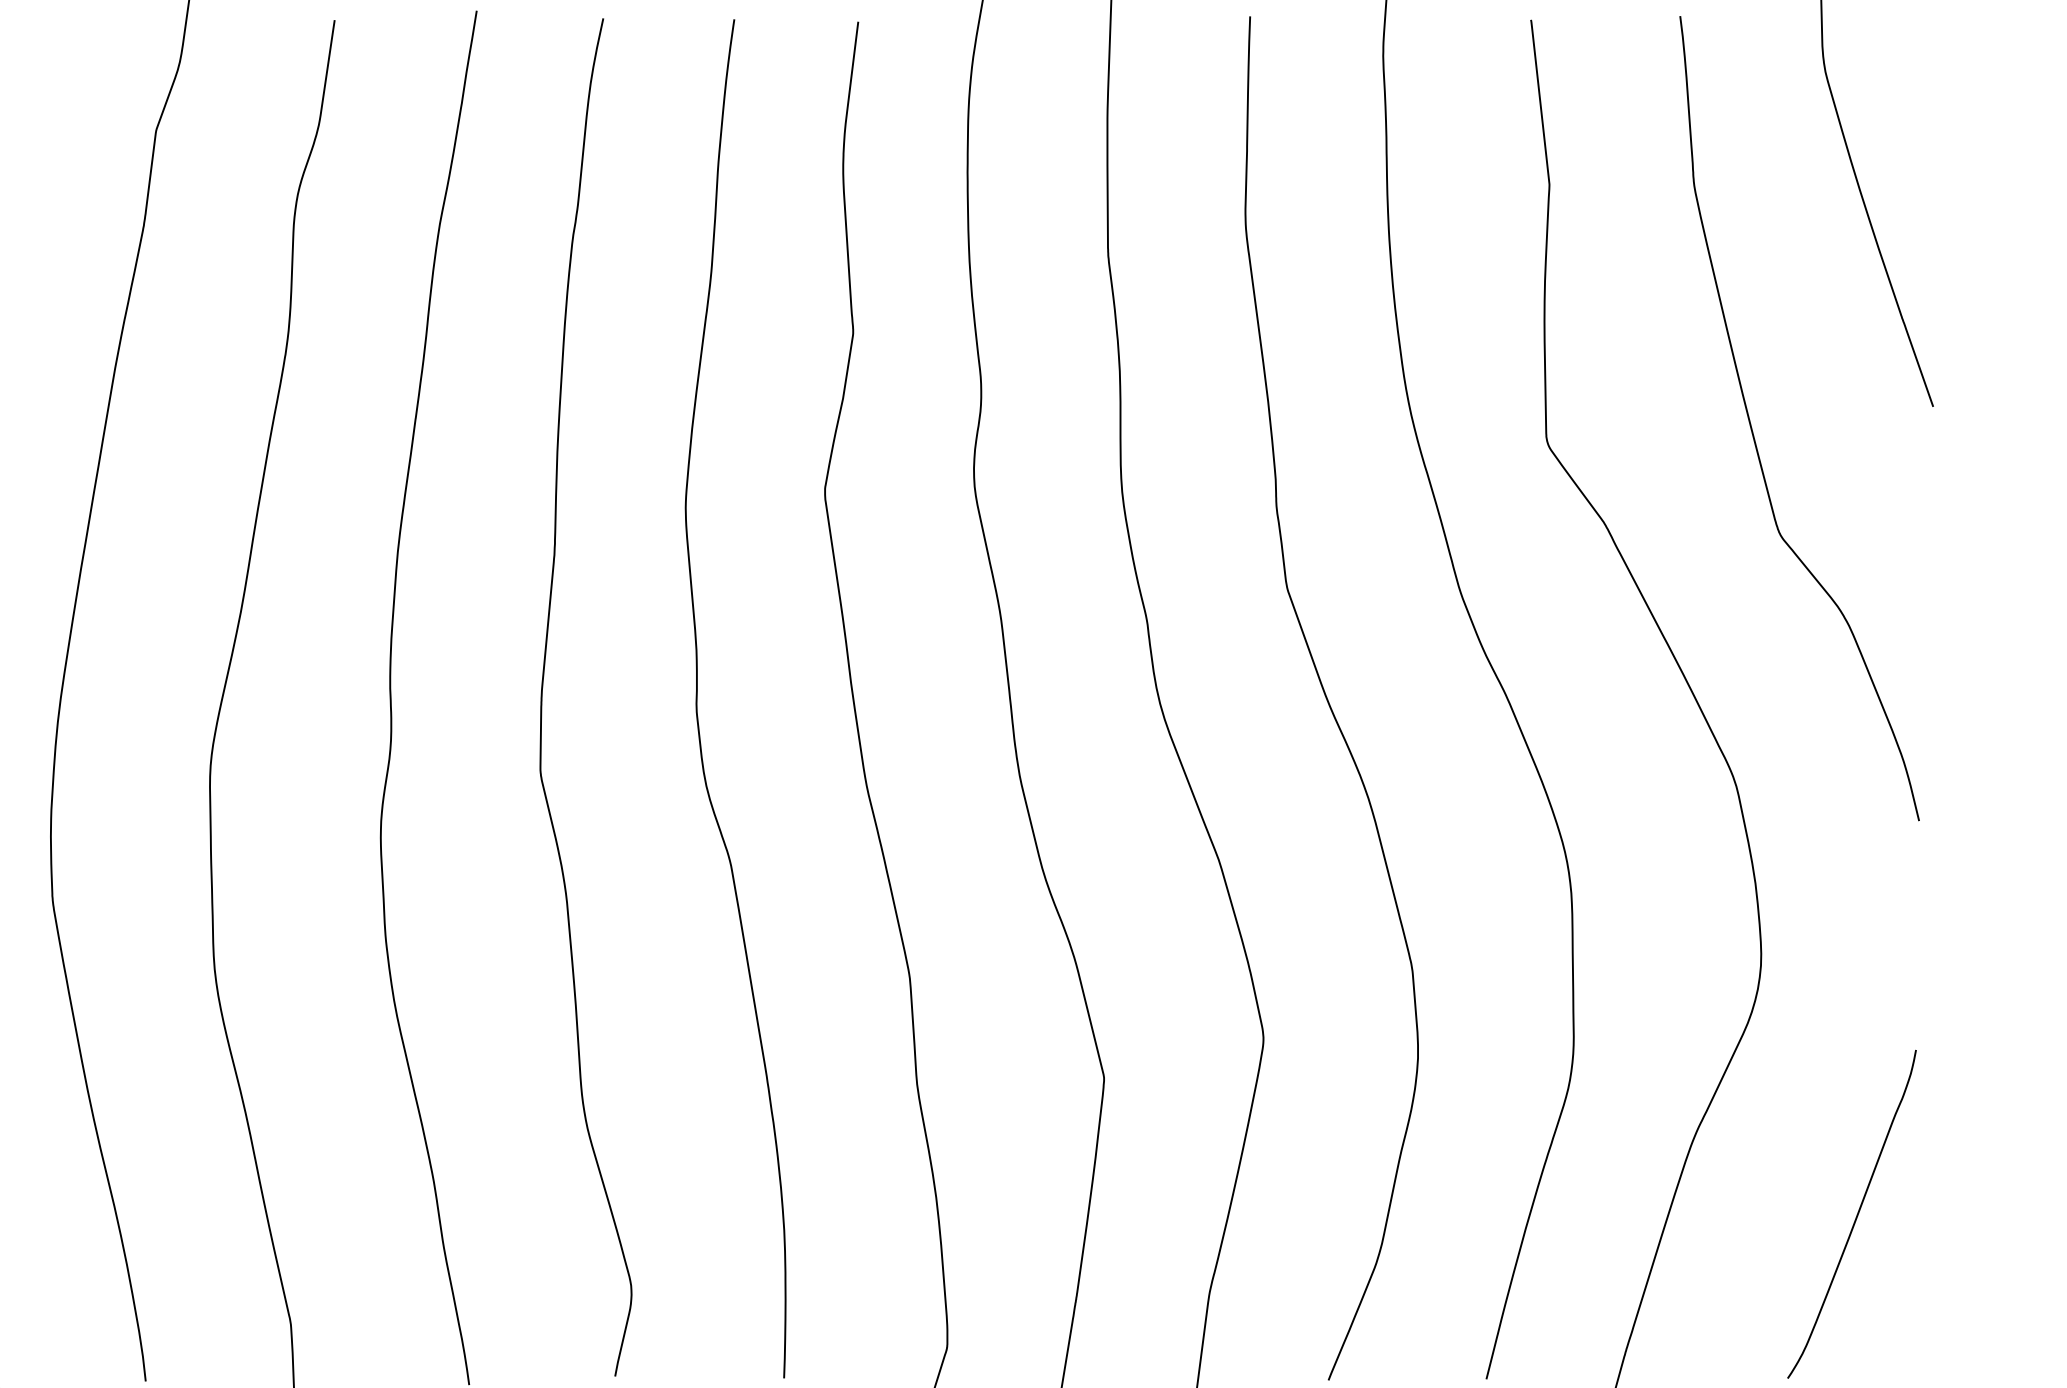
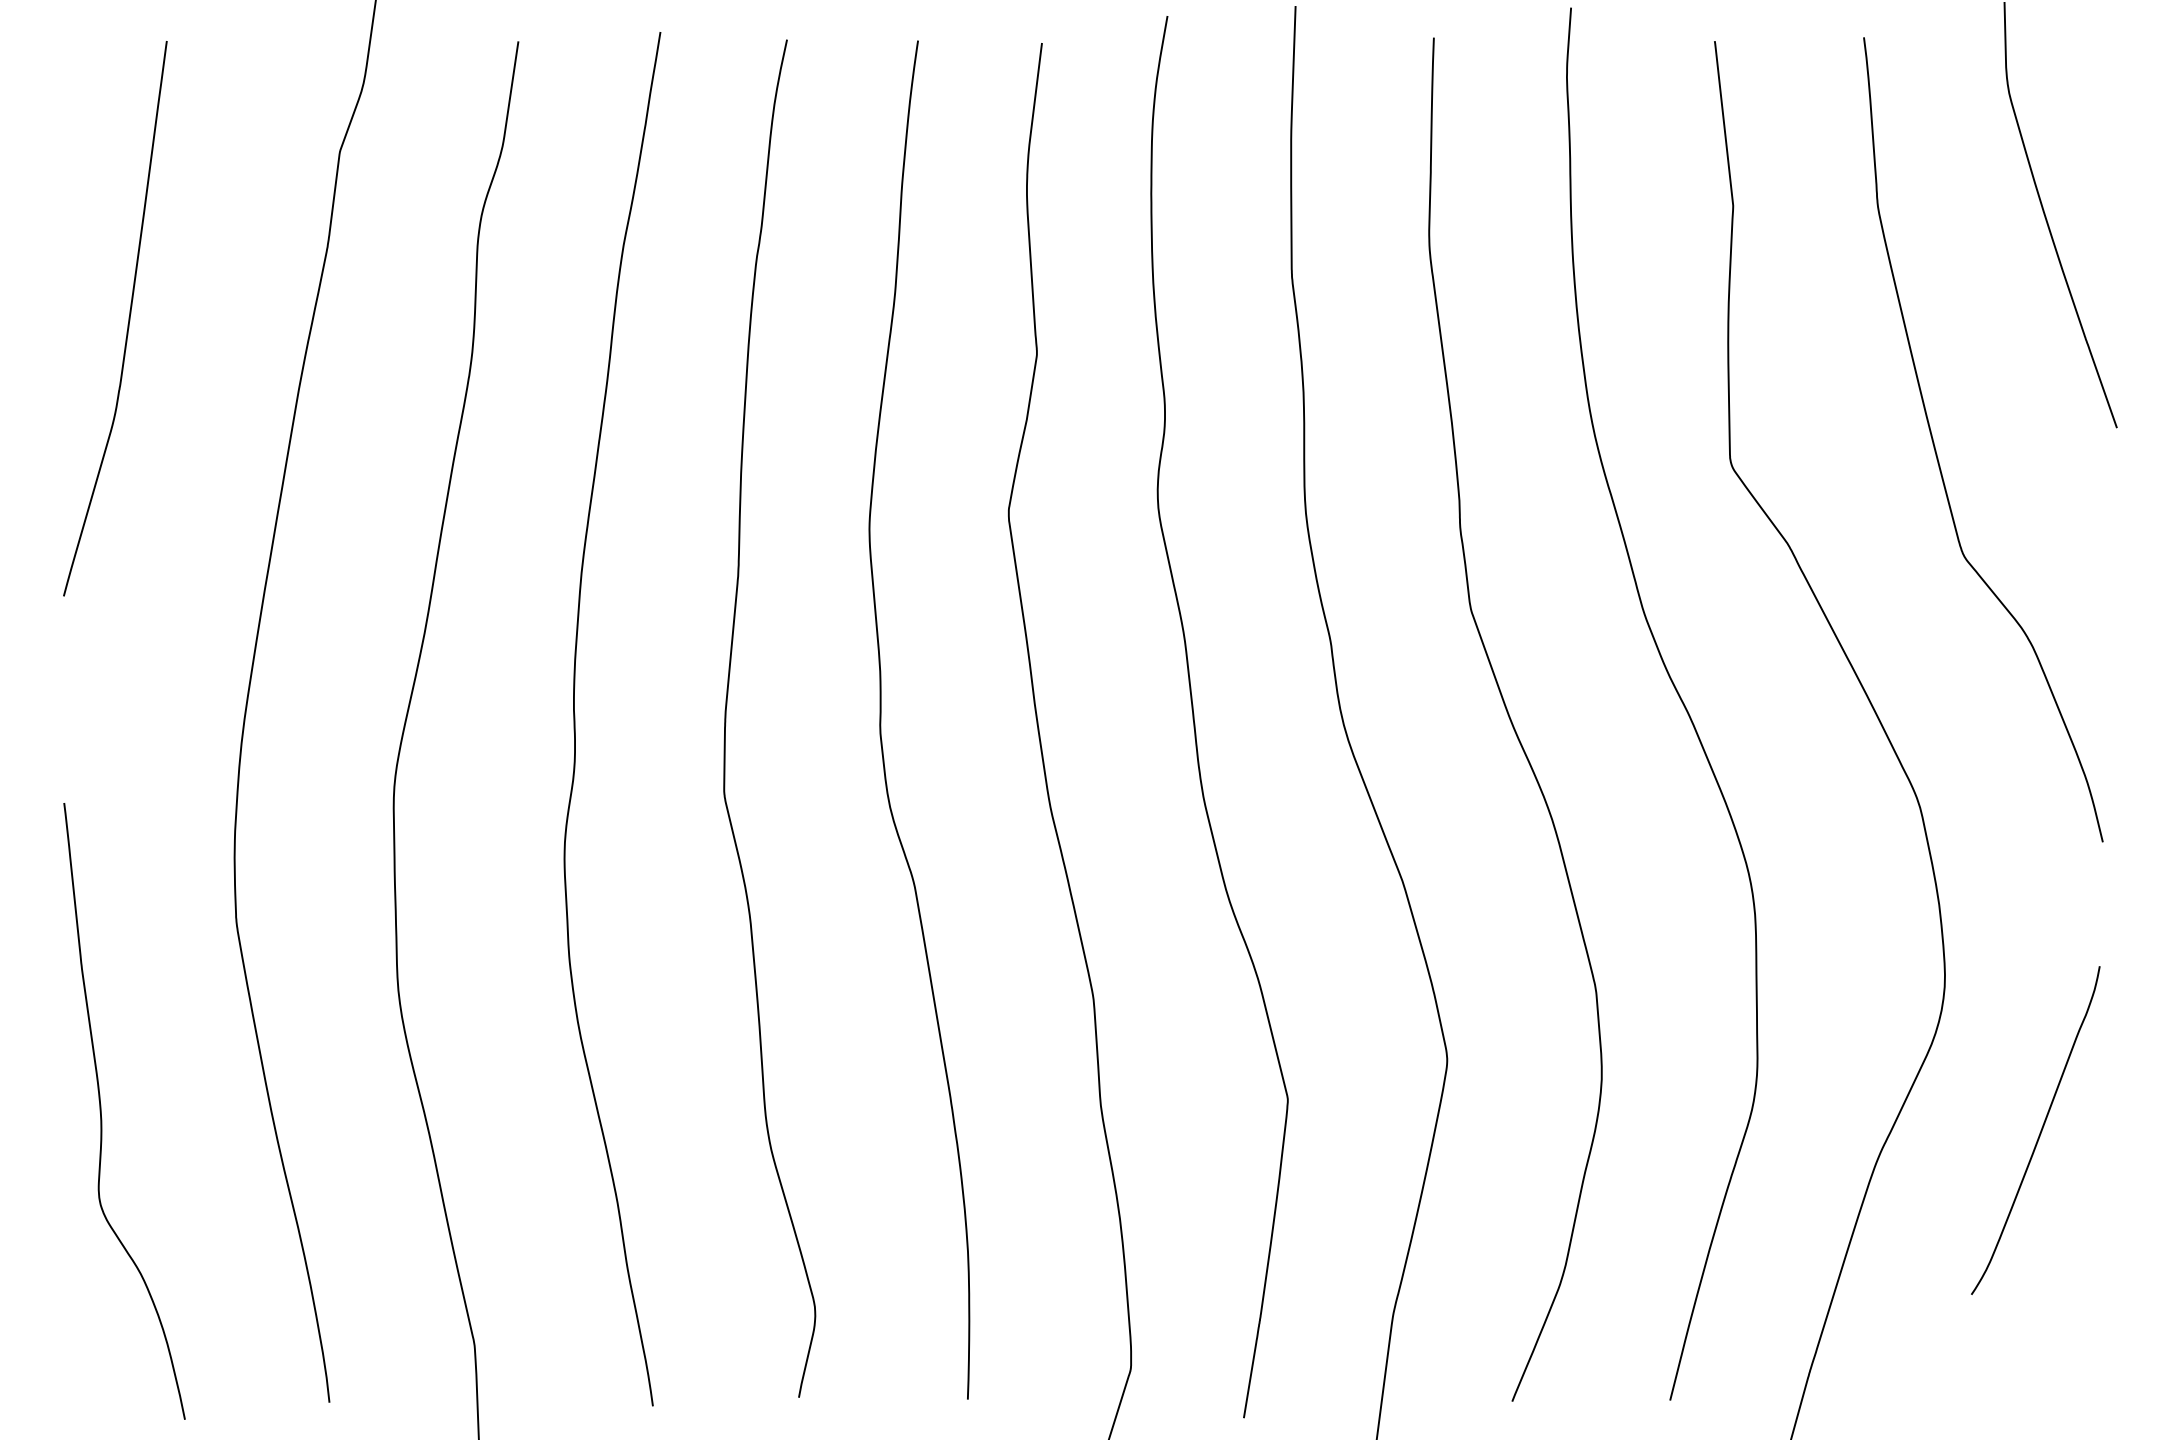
curve: (1855, 1216) -> (2039, 1132), moved

